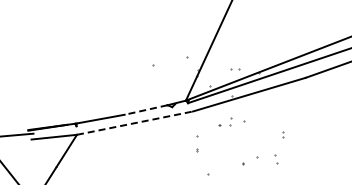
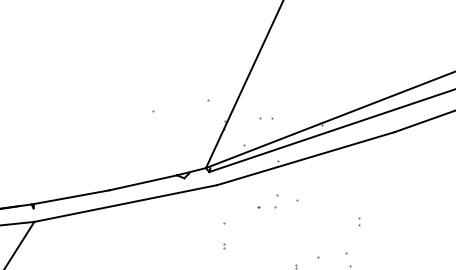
part: (235, 69) -> (266, 119), moved
line: (146, 110) -> (143, 183), dashed -> solid
line: (135, 123) -> (126, 204), dashed -> solid

